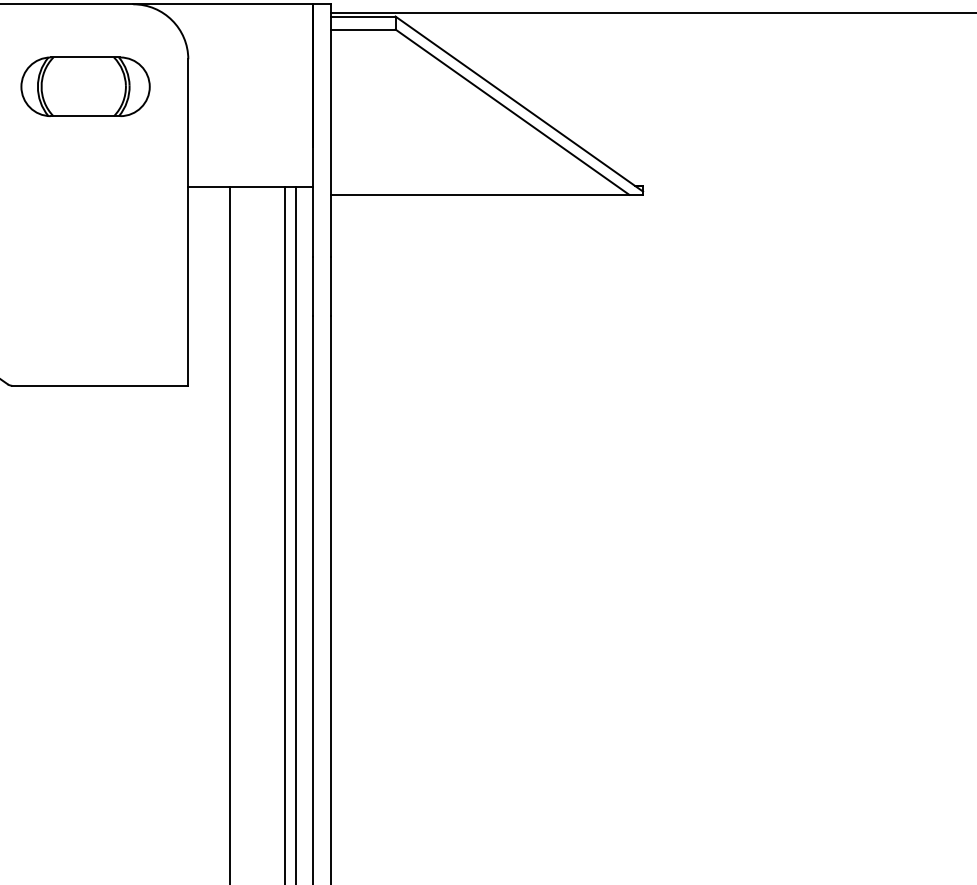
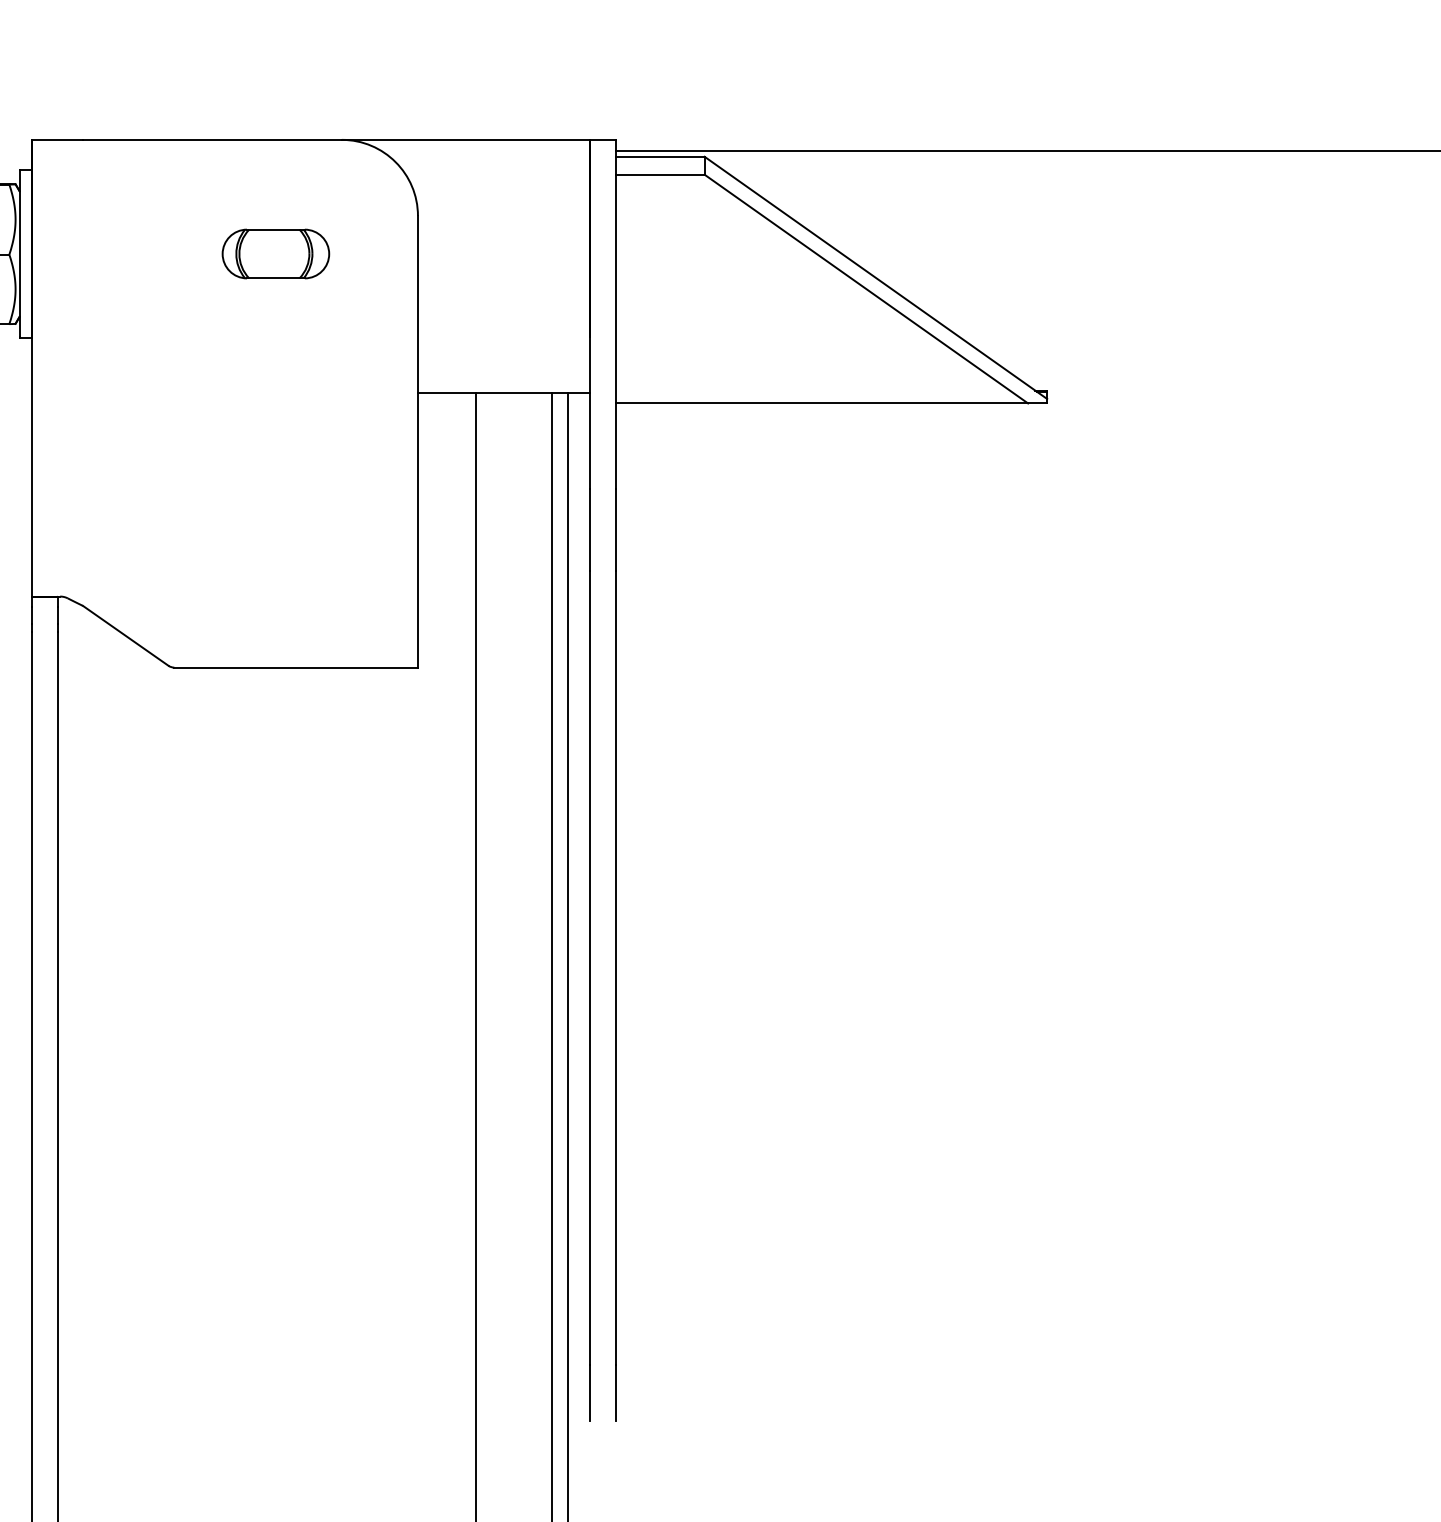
part: (85, 86) -> (275, 253), size x0.6

